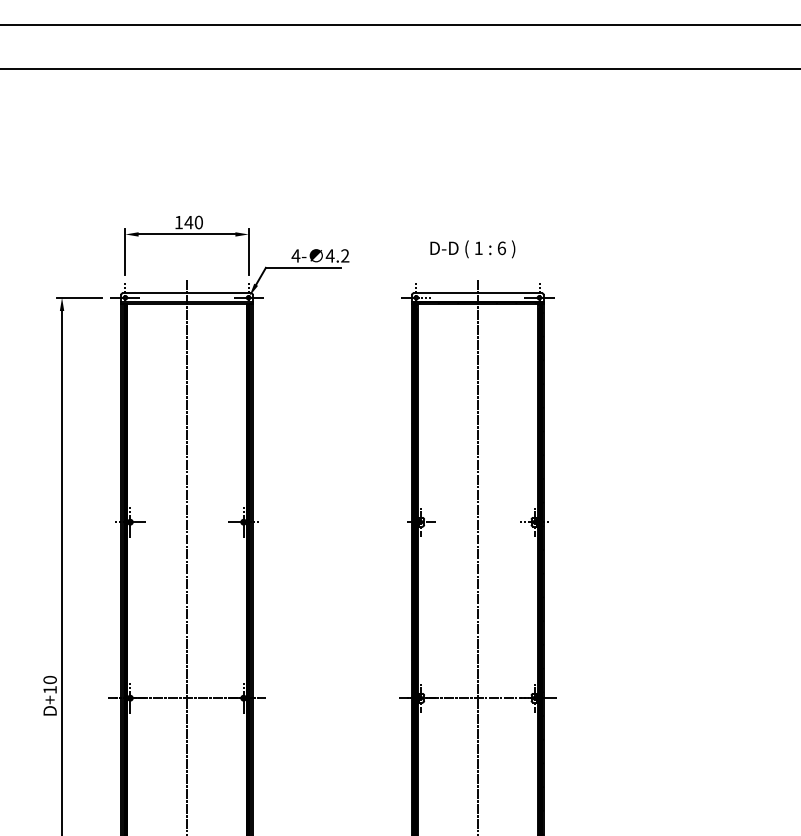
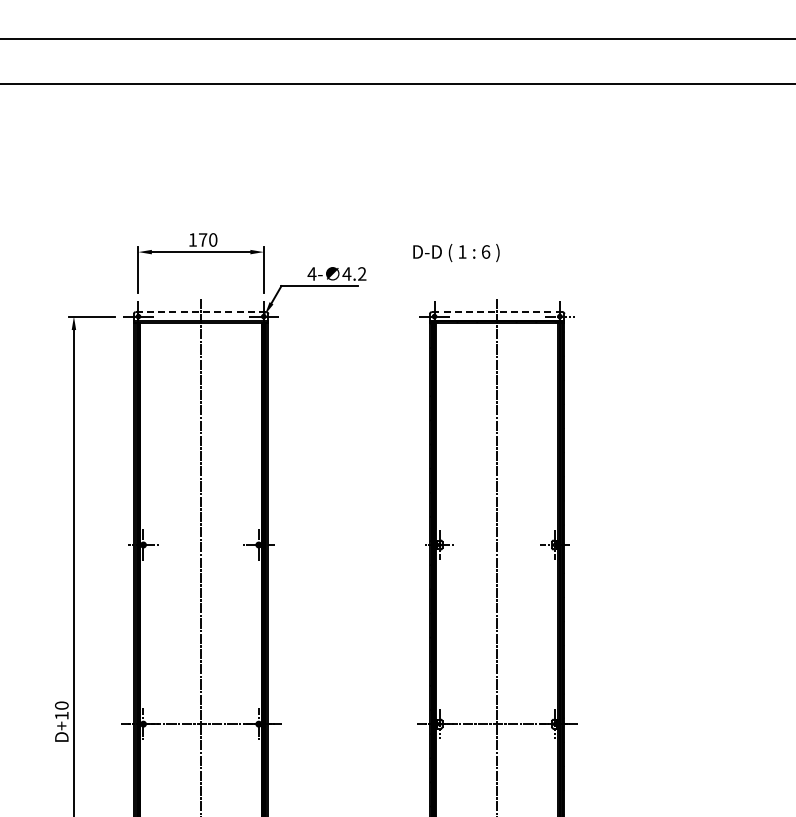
text: (188, 222) -> (202, 239), 140 -> 170
text: (472, 249) -> (456, 253), moved
line: (187, 293) -> (201, 312), solid -> dashed
line: (477, 293) -> (496, 312), solid -> dashed

